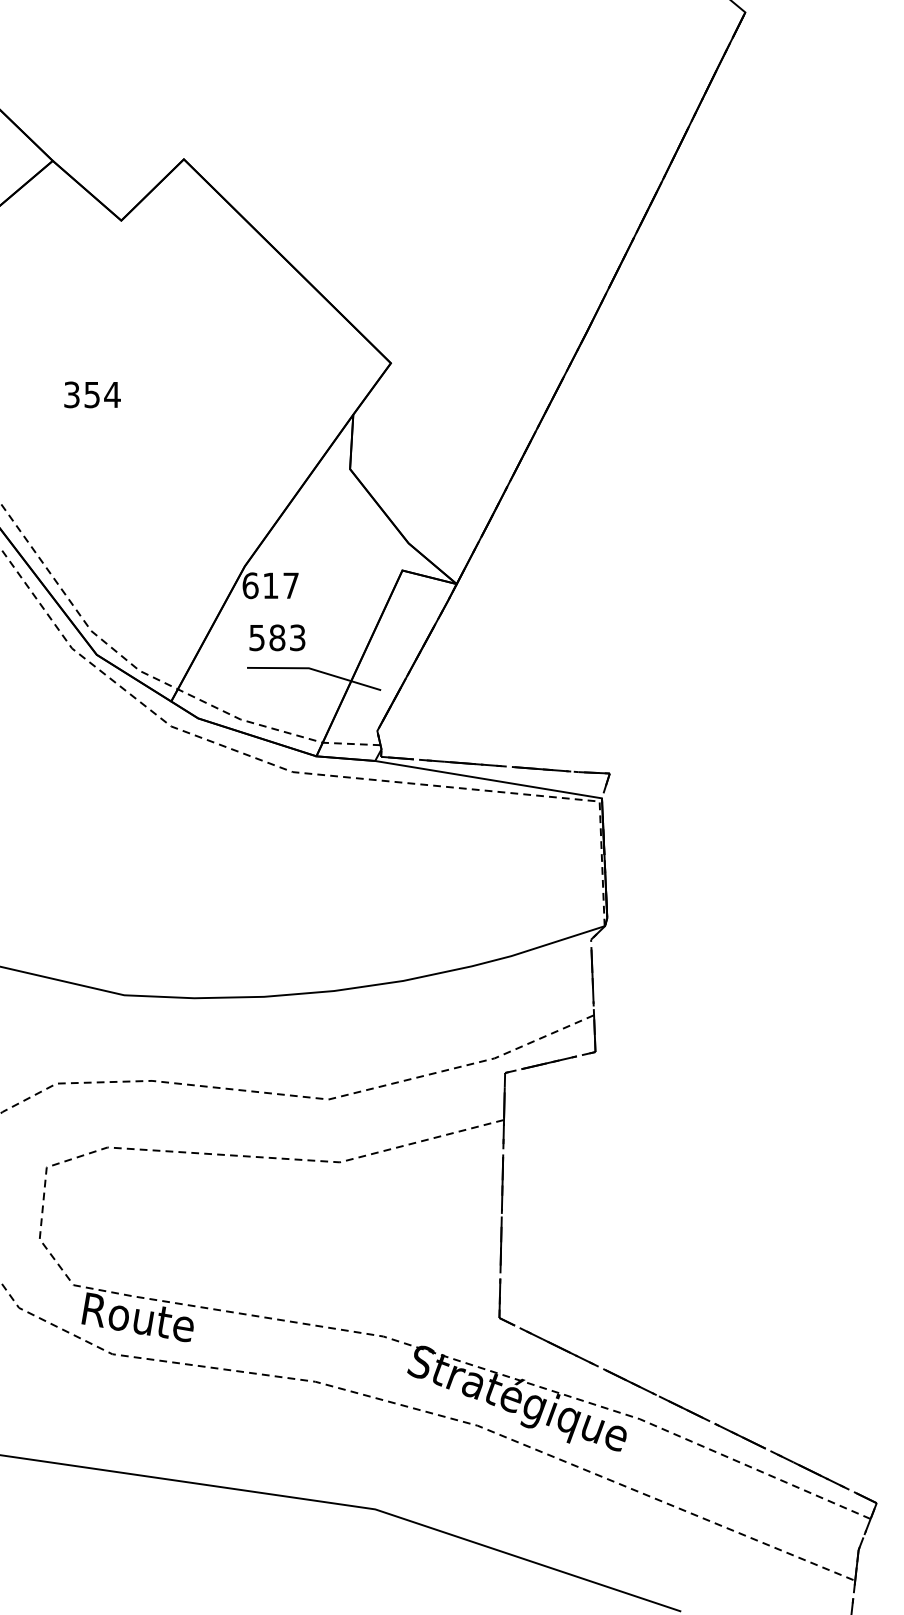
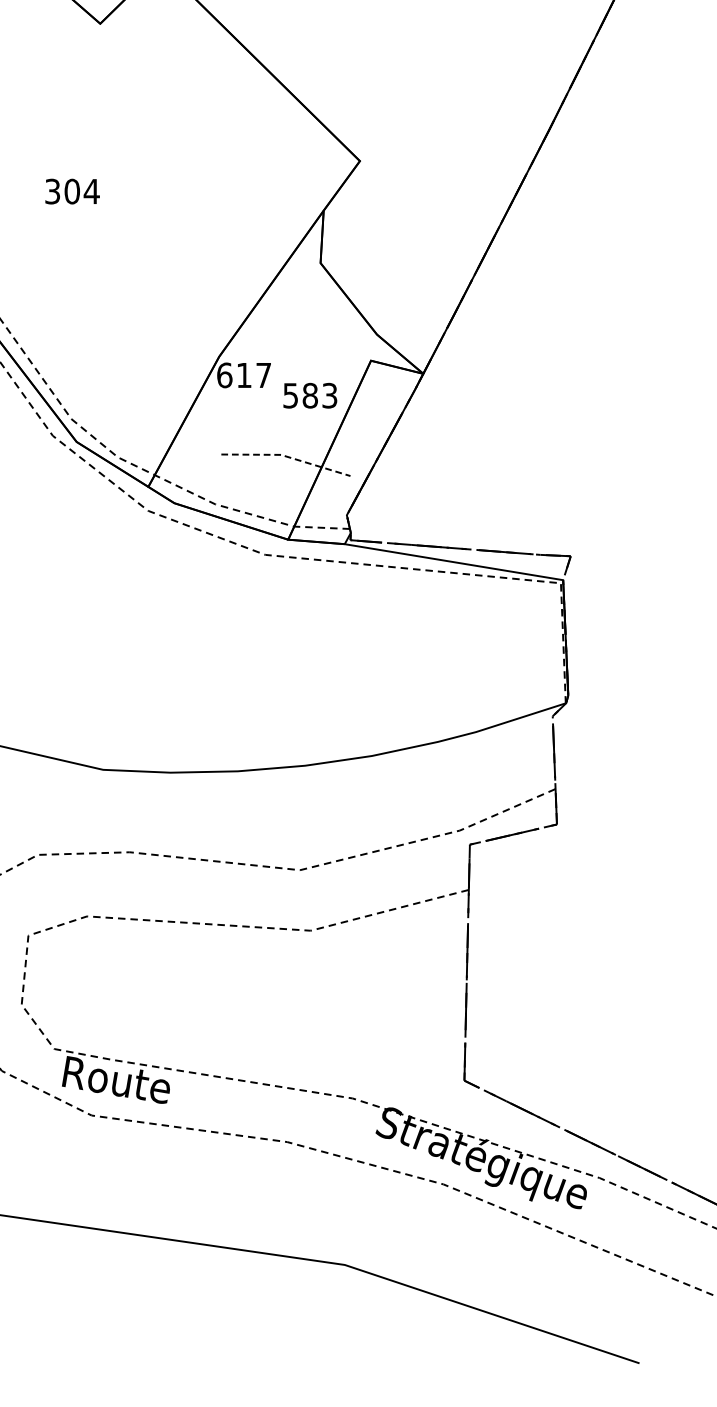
text: (92, 394) -> (72, 191), 354 -> 304
text: (277, 637) -> (310, 395), moved
line: (315, 670) -> (287, 457), solid -> dashed

